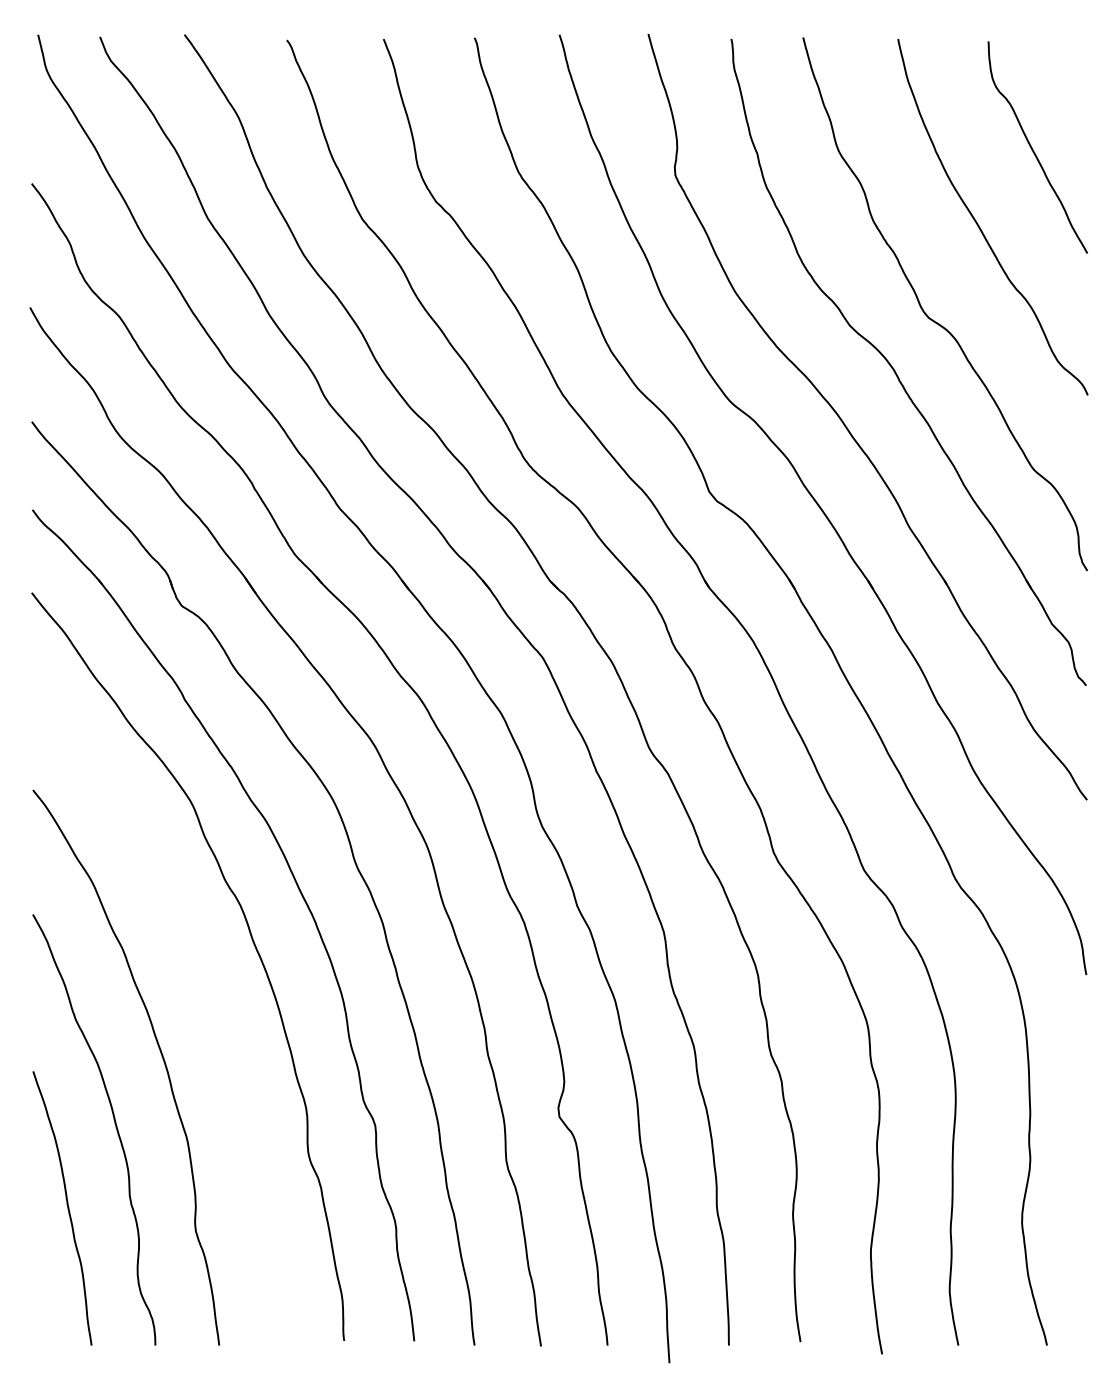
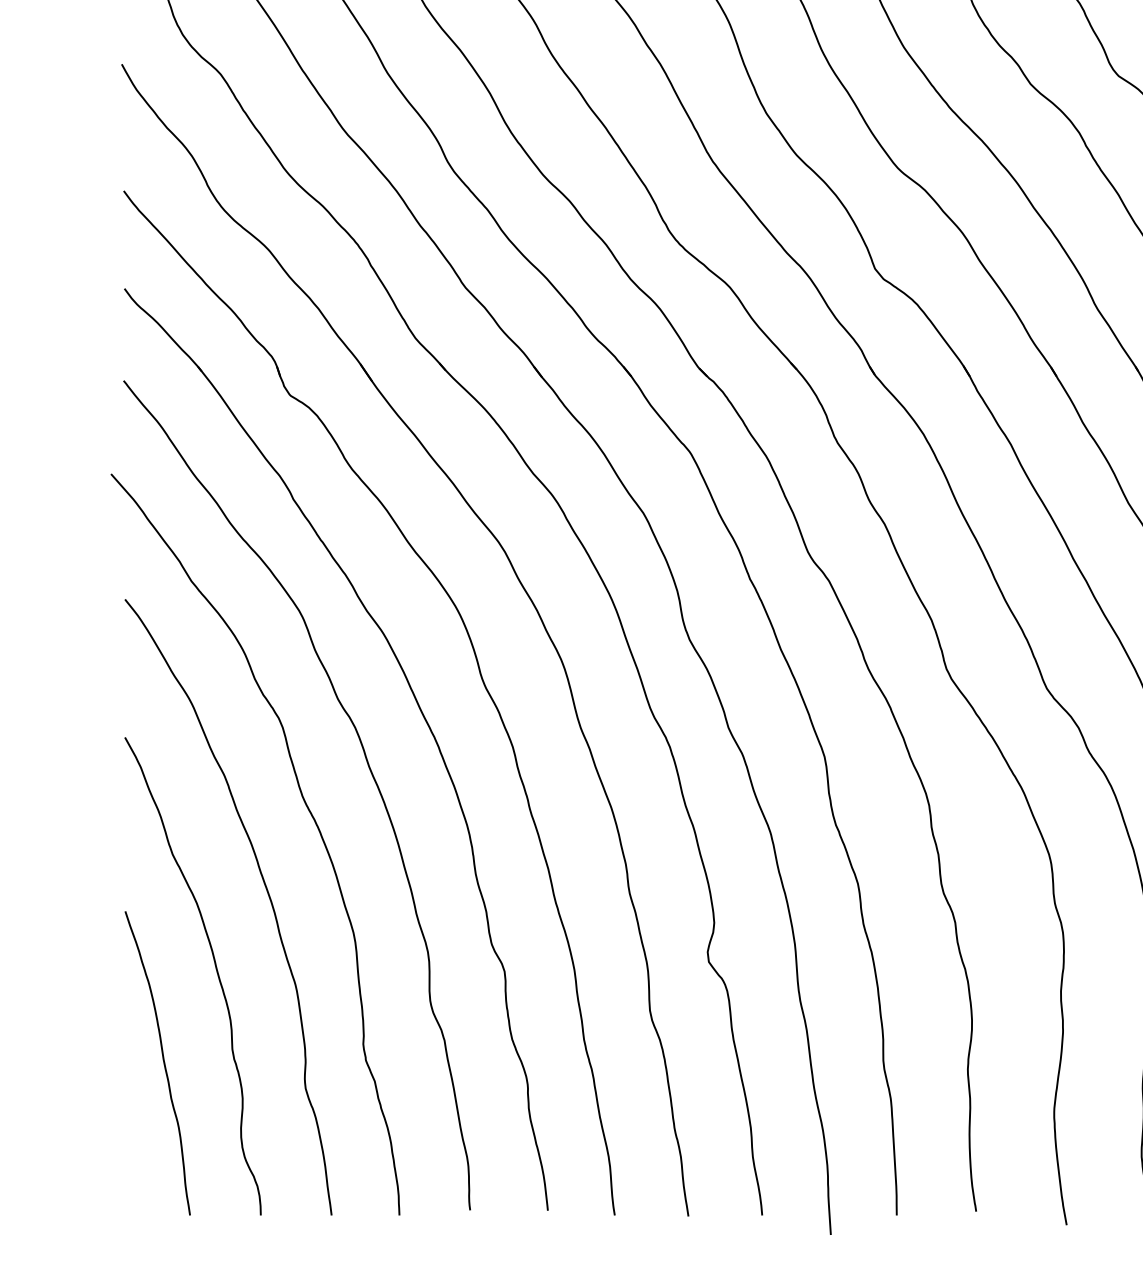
curve: (200, 985) -> (310, 816), added

